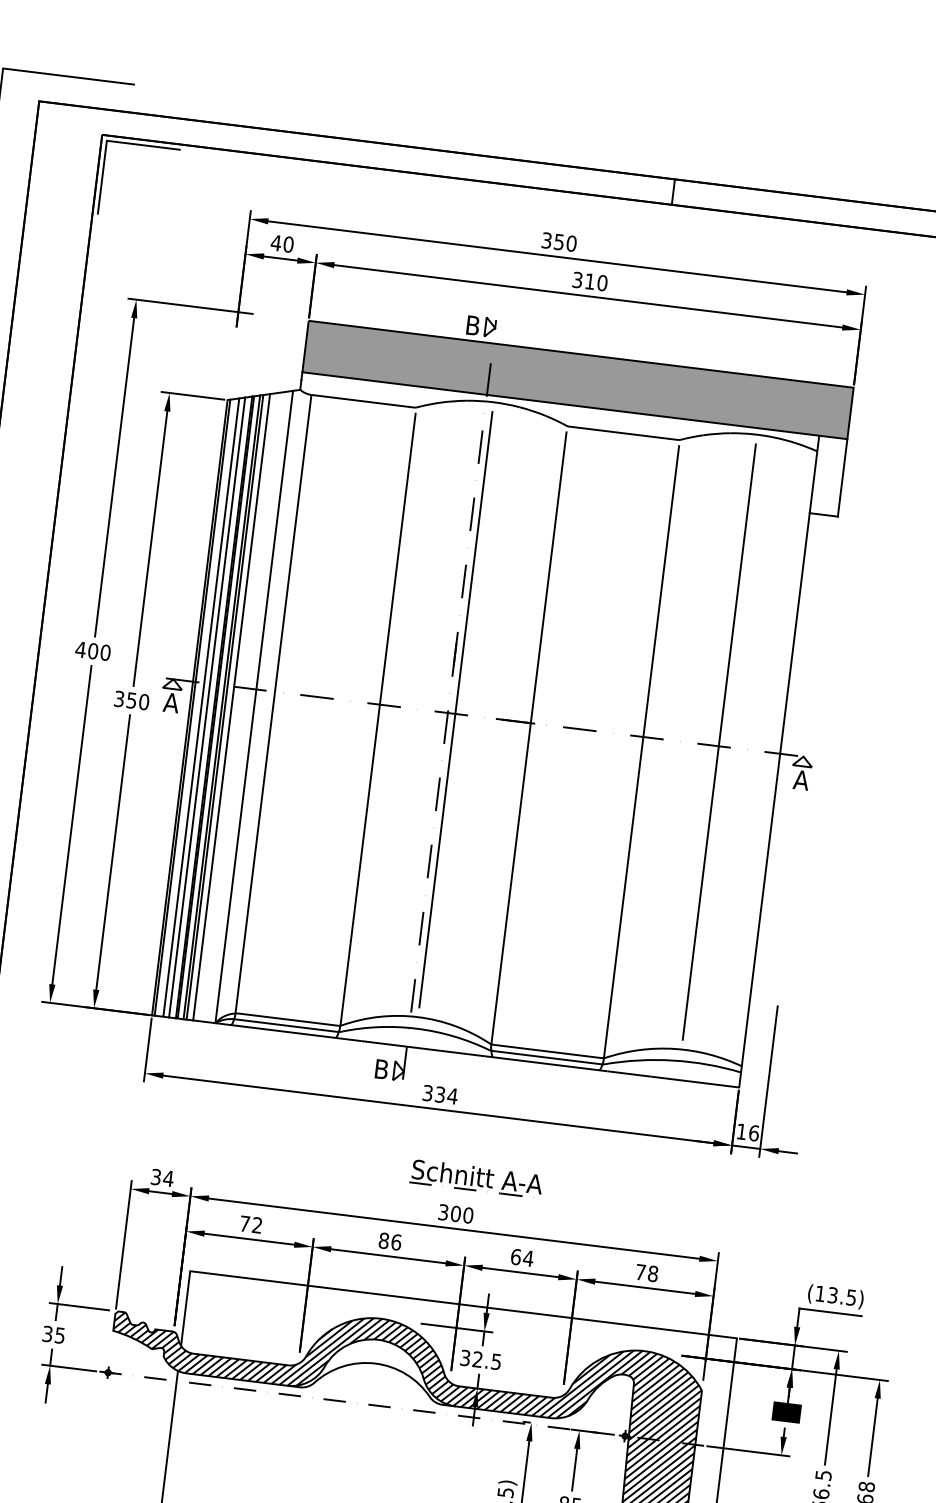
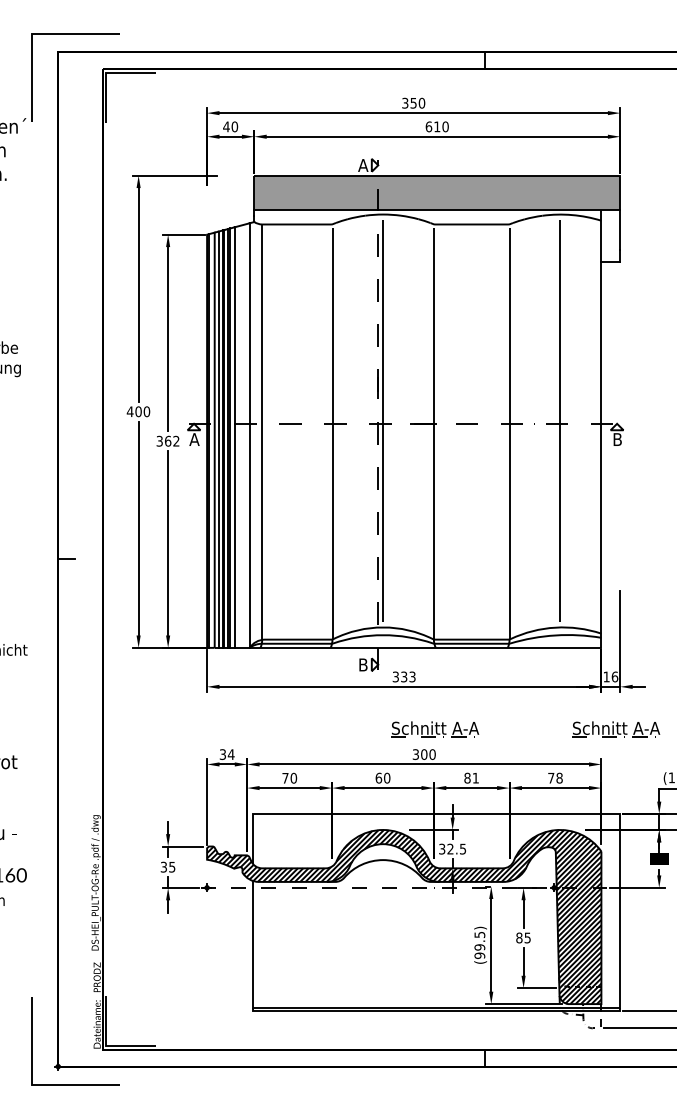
text: (577, 279) -> (428, 126), 310 -> 610
text: (473, 325) -> (363, 165), B -> A
text: (138, 700) -> (172, 440), 350 -> 362
text: (801, 780) -> (617, 439), A -> B
text: (452, 1095) -> (412, 676), 334 -> 333
part: (746, 1211) -> (616, 729), added
text: (256, 1225) -> (293, 778), 72 -> 70
text: (389, 1240) -> (382, 777), 86 -> 60
text: (522, 1256) -> (471, 777), 64 -> 81

